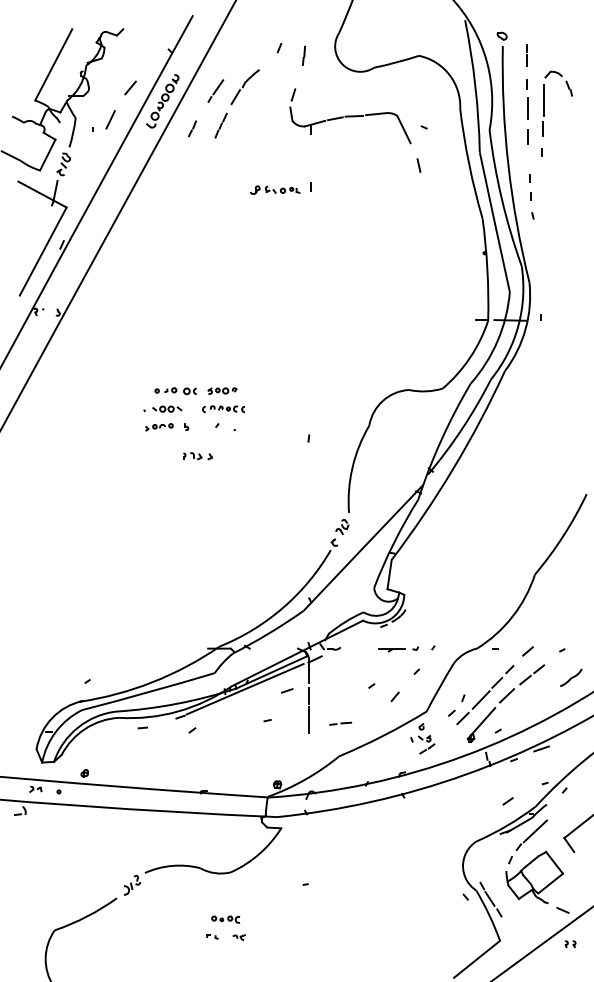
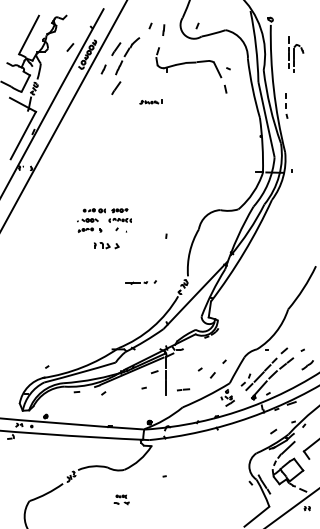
line: (366, 47) -> (197, 25), added
part: (548, 101) -> (295, 54), size x0.6
part: (102, 119) -> (55, 64), removed
line: (216, 162) -> (116, 87), added
part: (279, 188) -> (150, 101), size x0.7
part: (197, 455) -> (106, 245), size x1.6
part: (405, 648) -> (140, 282), moved
part: (225, 927) -> (121, 499), size x0.7

